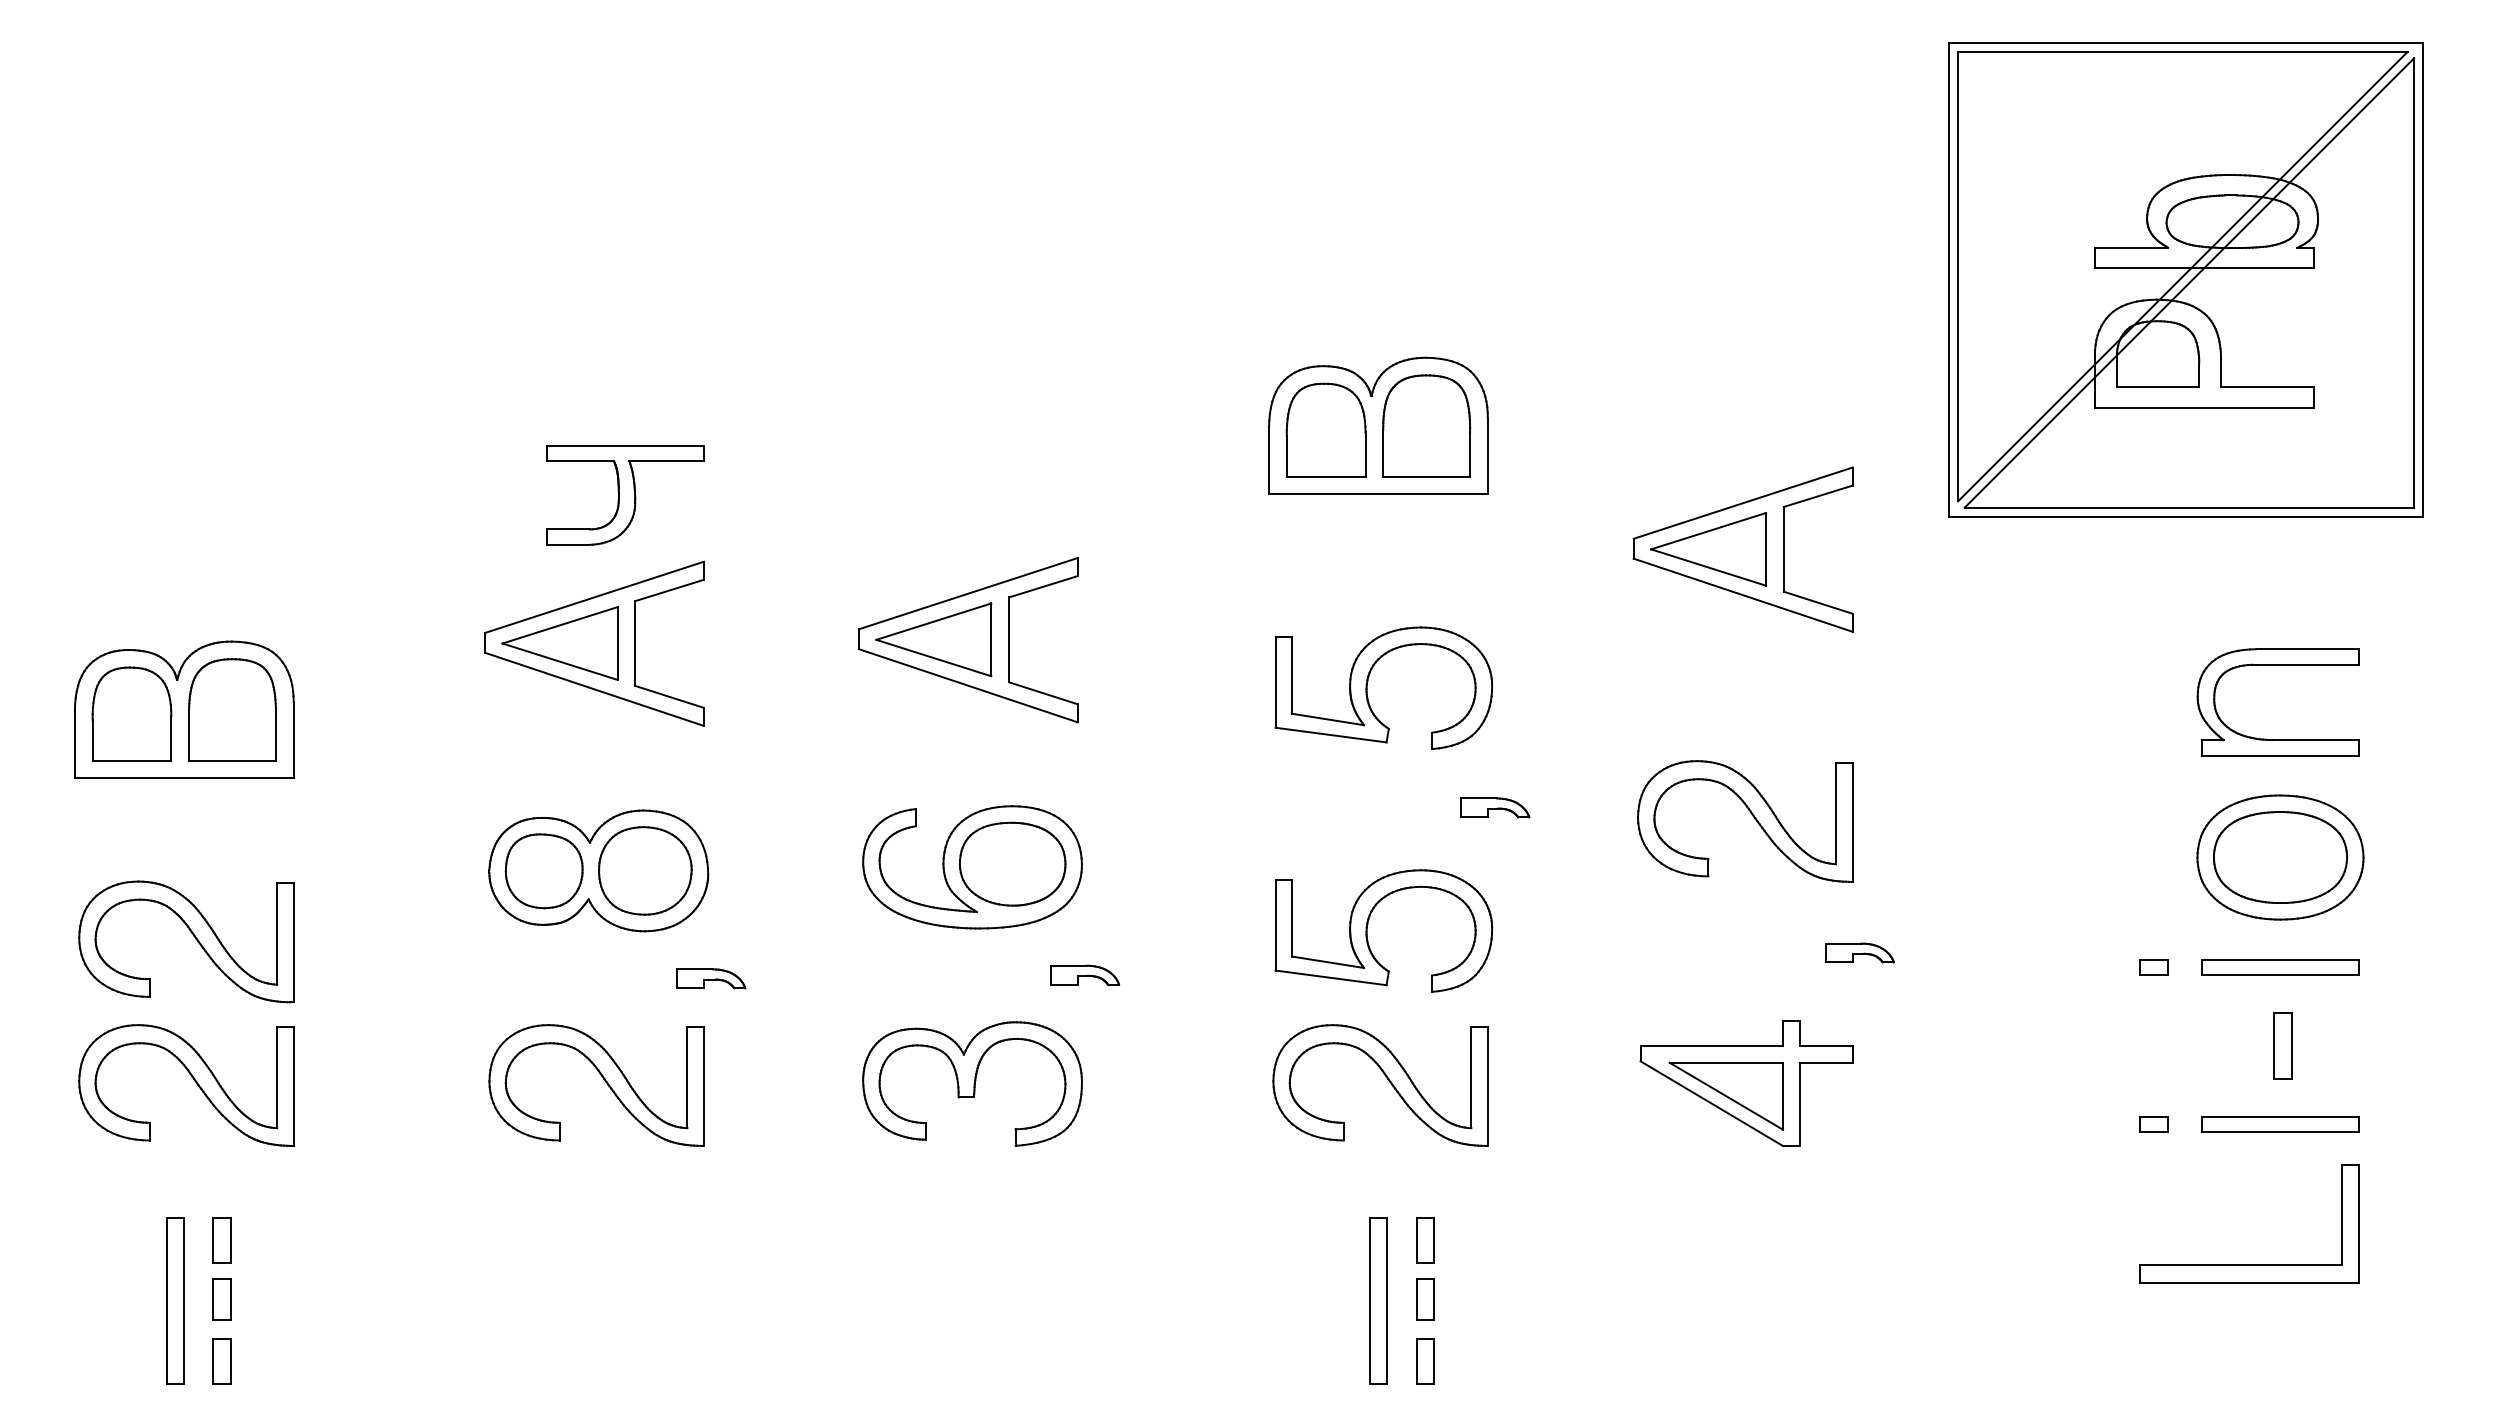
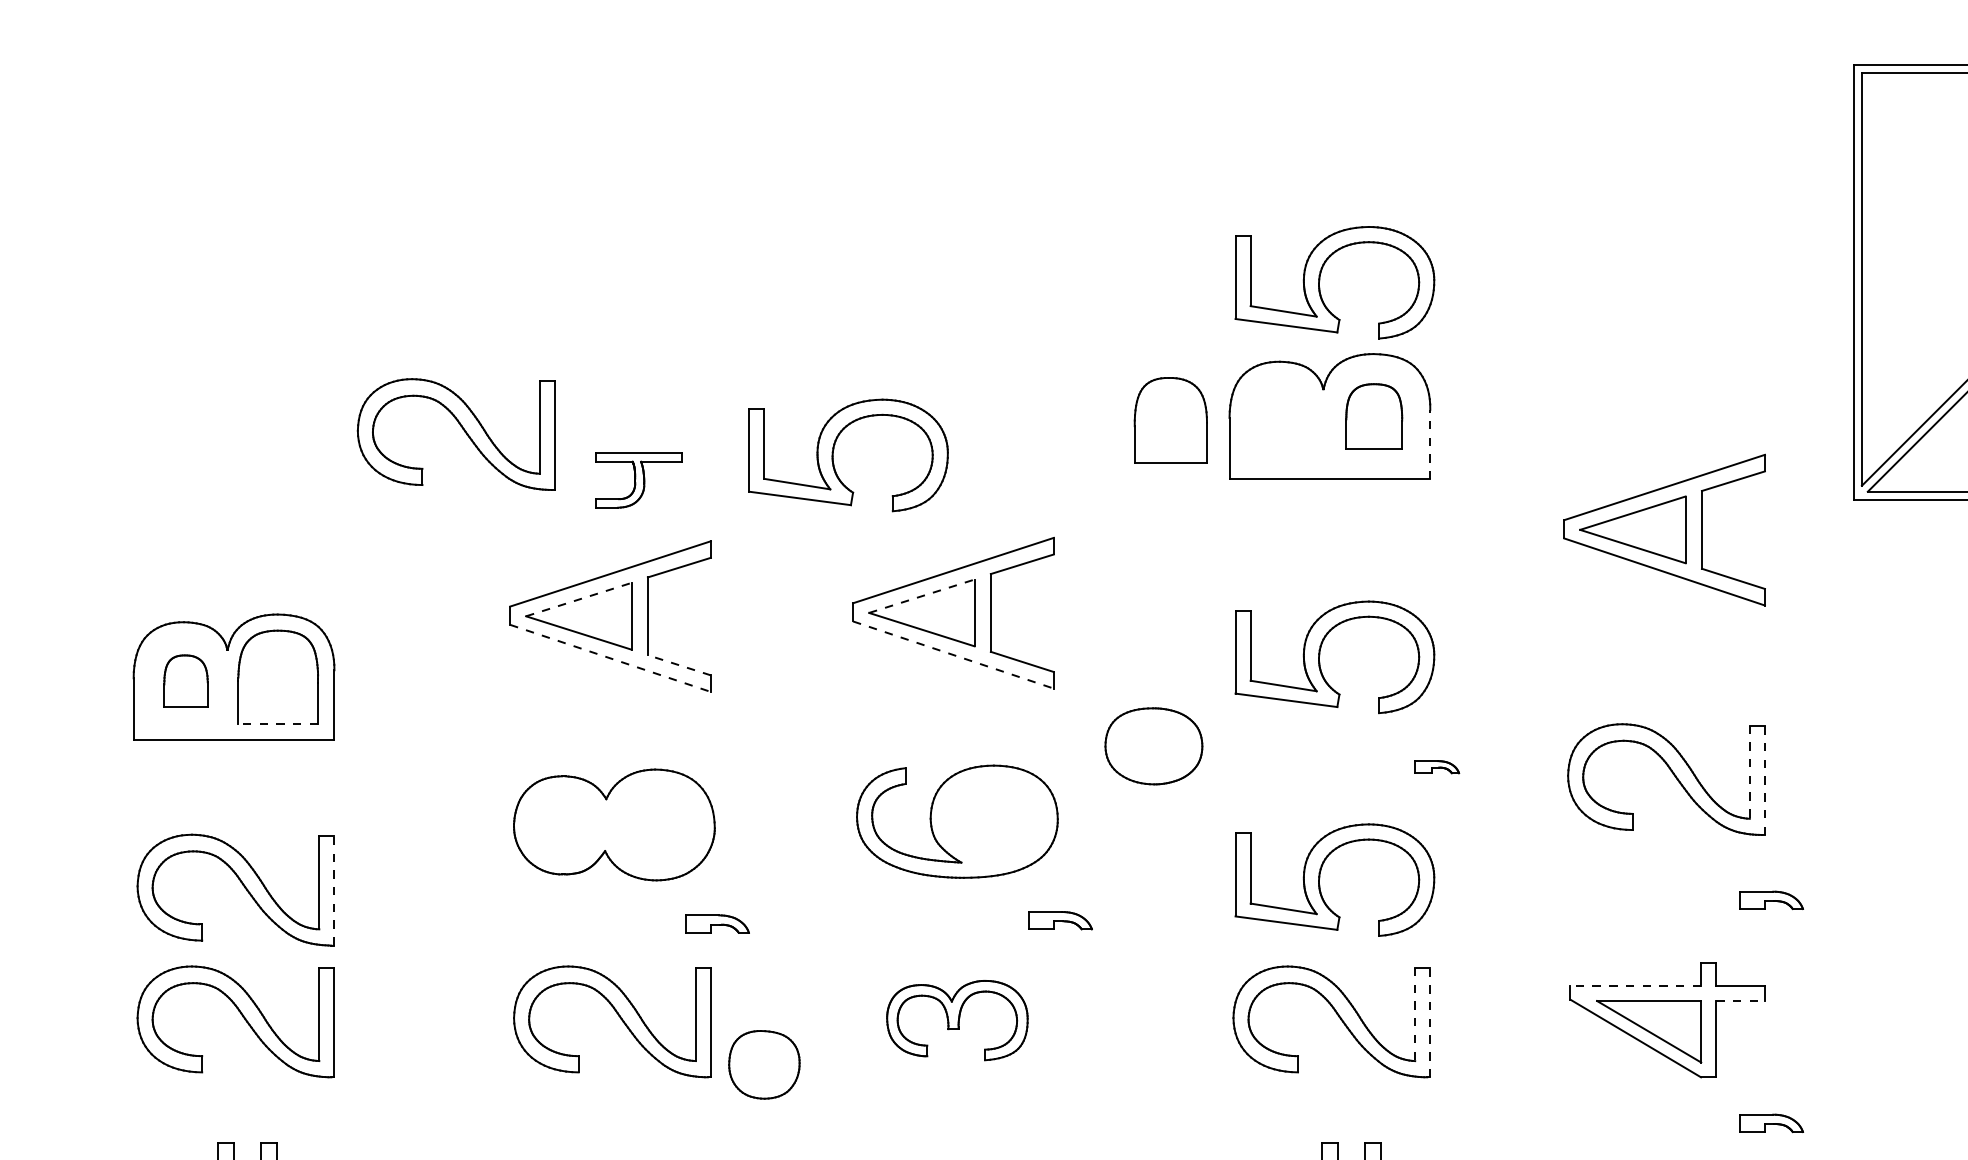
part: (1367, 279) -> (1319, 282), added
part: (1426, 425) -> (1374, 416), size x0.7
part: (1325, 429) -> (1170, 419), moved
part: (433, 440) -> (462, 429), added
line: (1487, 456) -> (1429, 444), solid -> dashed
part: (837, 467) -> (833, 454), added
part: (625, 495) -> (638, 480), size x0.6
line: (934, 621) -> (922, 596), solid -> dashed
line: (560, 625) -> (579, 599), solid -> dashed
line: (968, 685) -> (953, 654), solid -> dashed
line: (595, 689) -> (611, 658), solid -> dashed
line: (669, 696) -> (679, 664), solid -> dashed
part: (131, 713) -> (185, 680), size x0.6
line: (232, 760) -> (278, 723), solid -> dashed
part: (1495, 807) -> (1437, 766), size x0.7
line: (1836, 813) -> (1750, 772), solid -> dashed
line: (1852, 822) -> (1764, 780), solid -> dashed
part: (1012, 863) -> (1153, 745), moved
part: (645, 870) -> (657, 824), removed
part: (543, 871) -> (763, 1065), moved
line: (293, 942) -> (334, 890), solid -> dashed
line: (1711, 1046) -> (1635, 986), solid -> dashed
line: (1826, 1062) -> (1741, 1000), solid -> dashed
line: (1471, 1077) -> (1415, 1014), solid -> dashed
part: (972, 1083) -> (957, 1020), size x0.7
line: (1487, 1086) -> (1429, 1022), solid -> dashed
part: (1859, 1195) -> (1771, 1122), added

